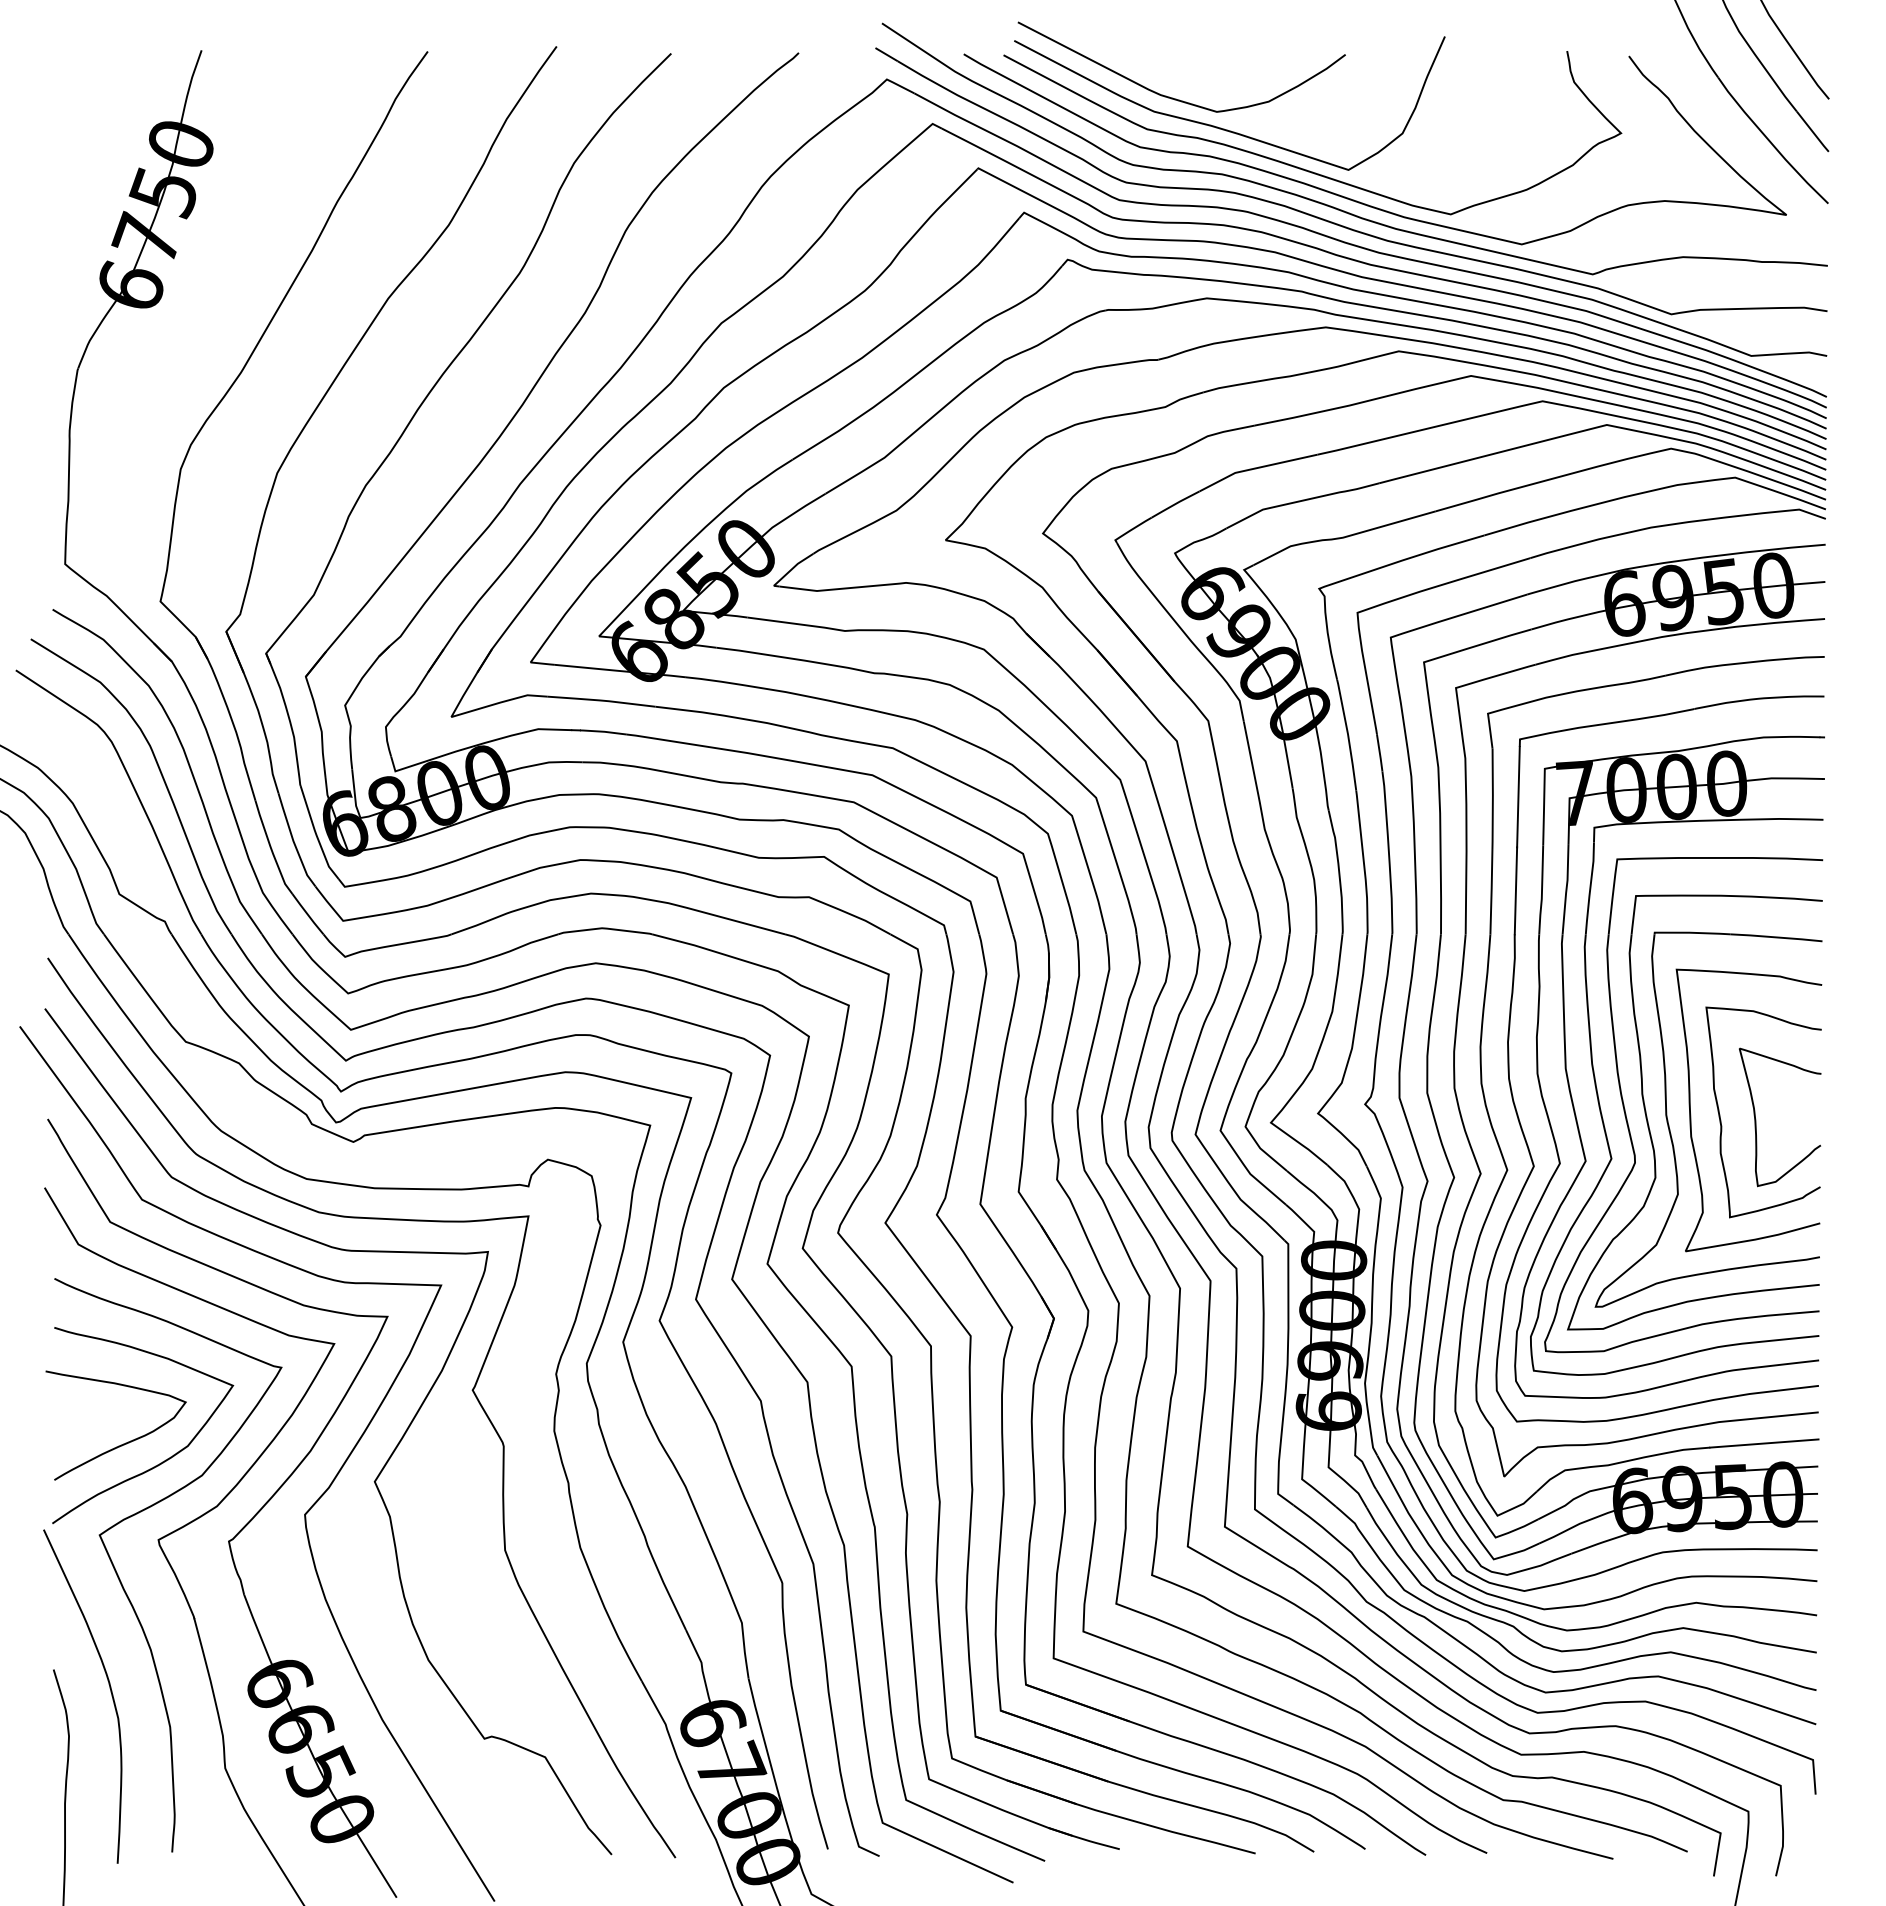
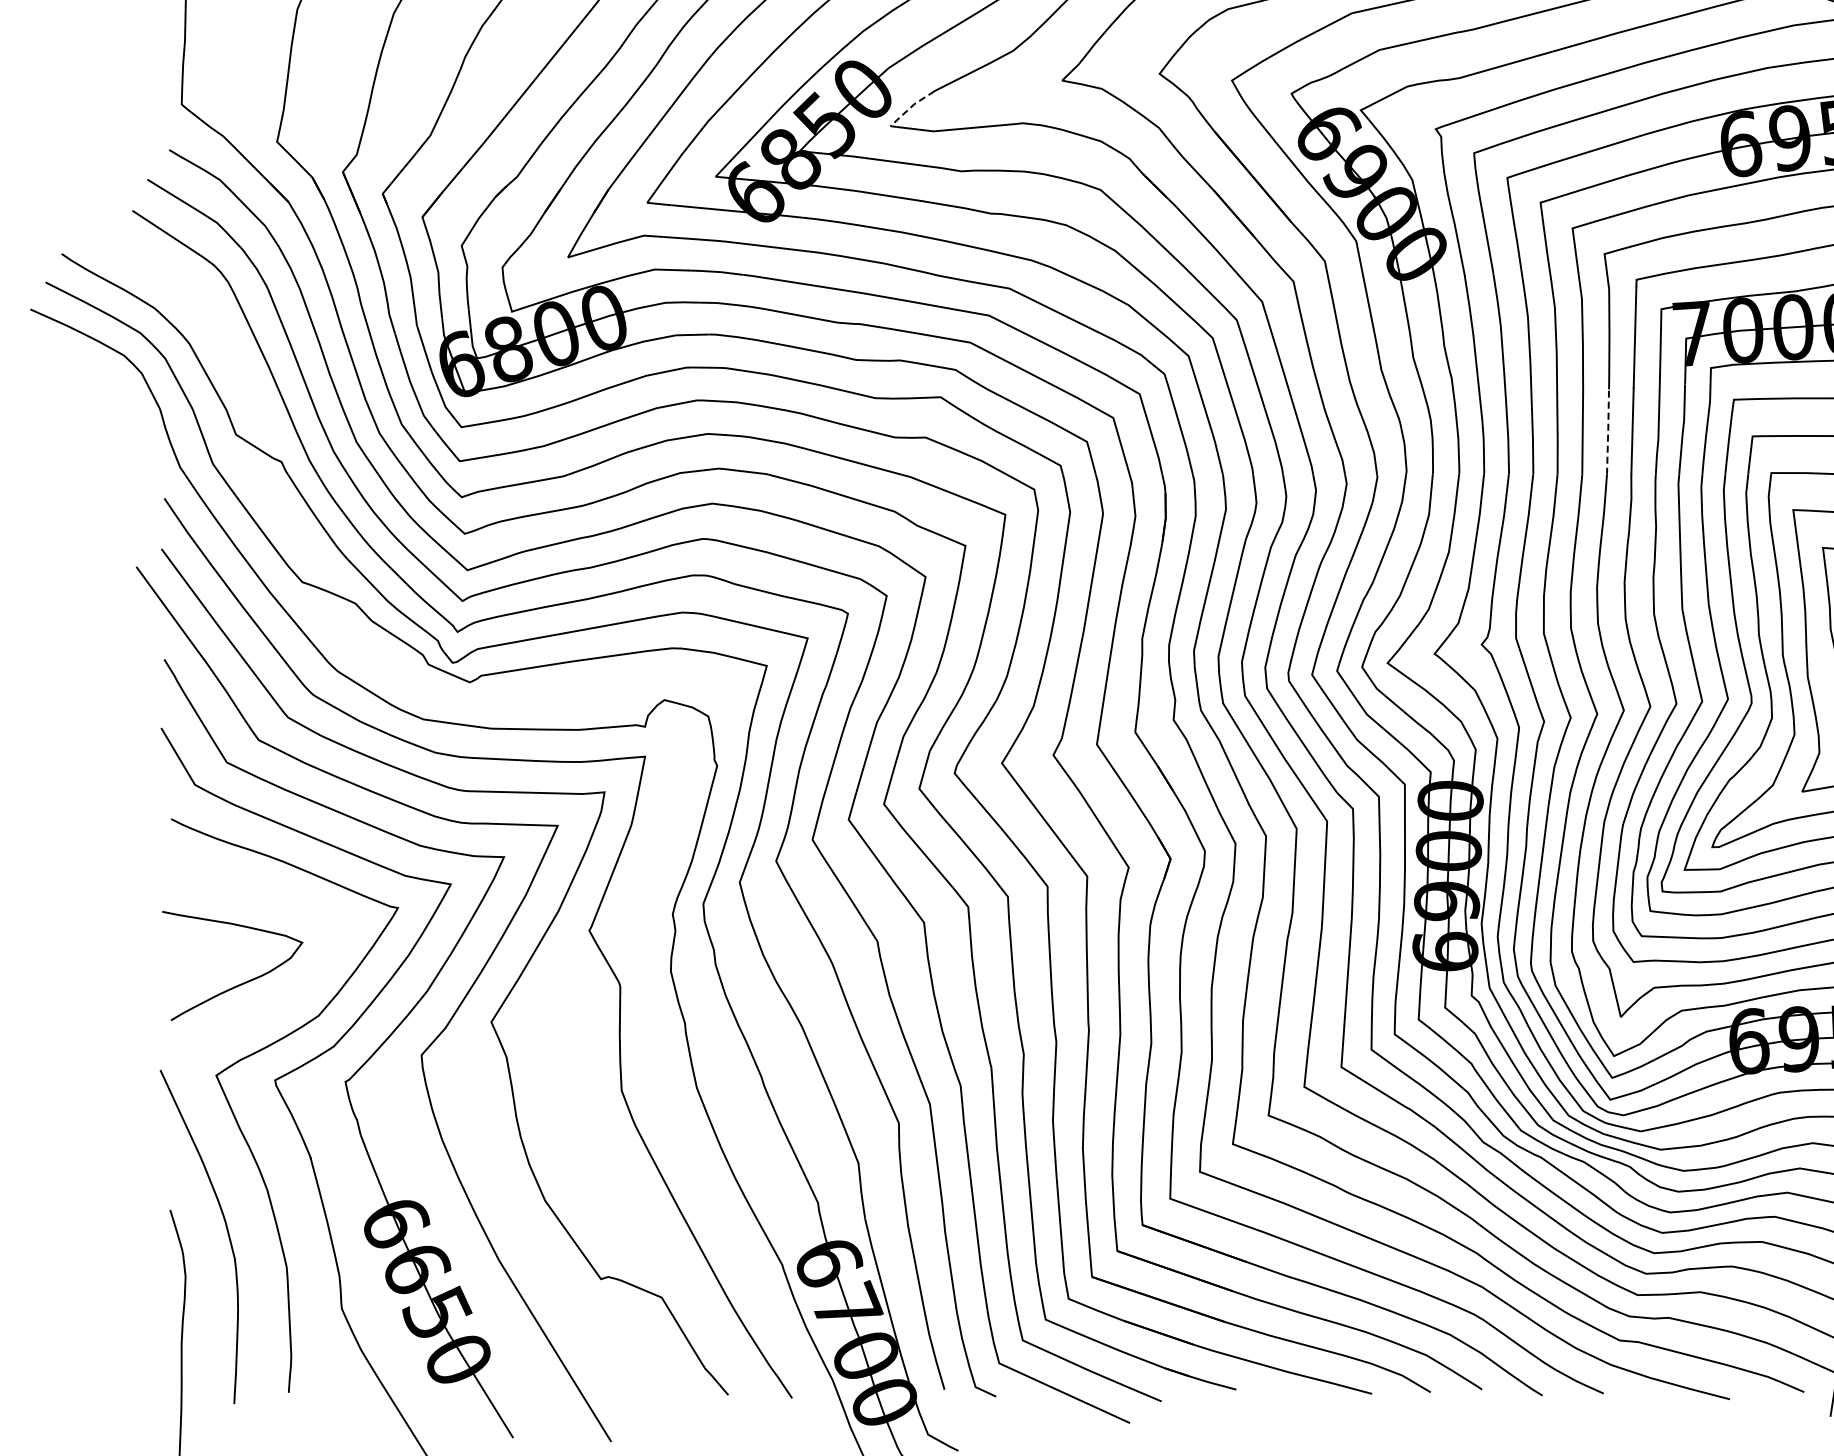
line: (790, 570) -> (907, 110), solid -> dashed
line: (1491, 891) -> (1608, 431), solid -> dashed
curve: (165, 1459) -> (282, 999), removed

